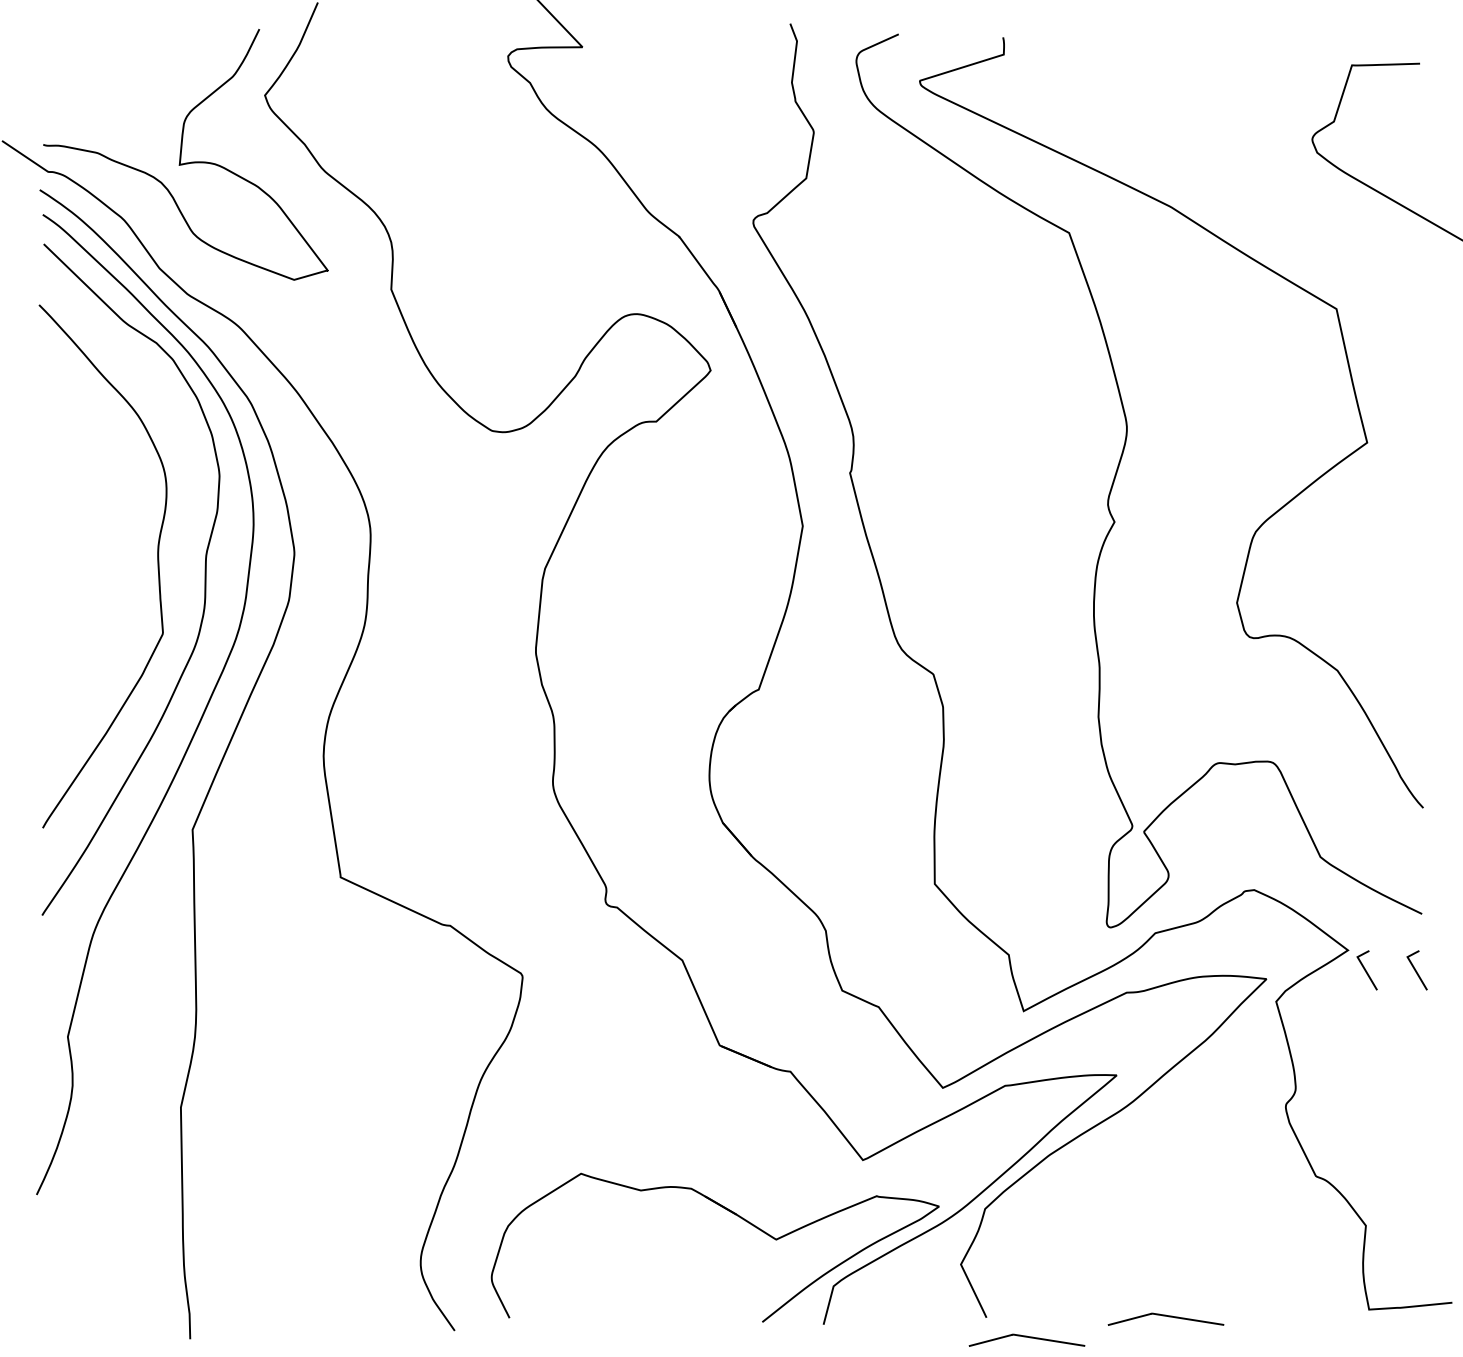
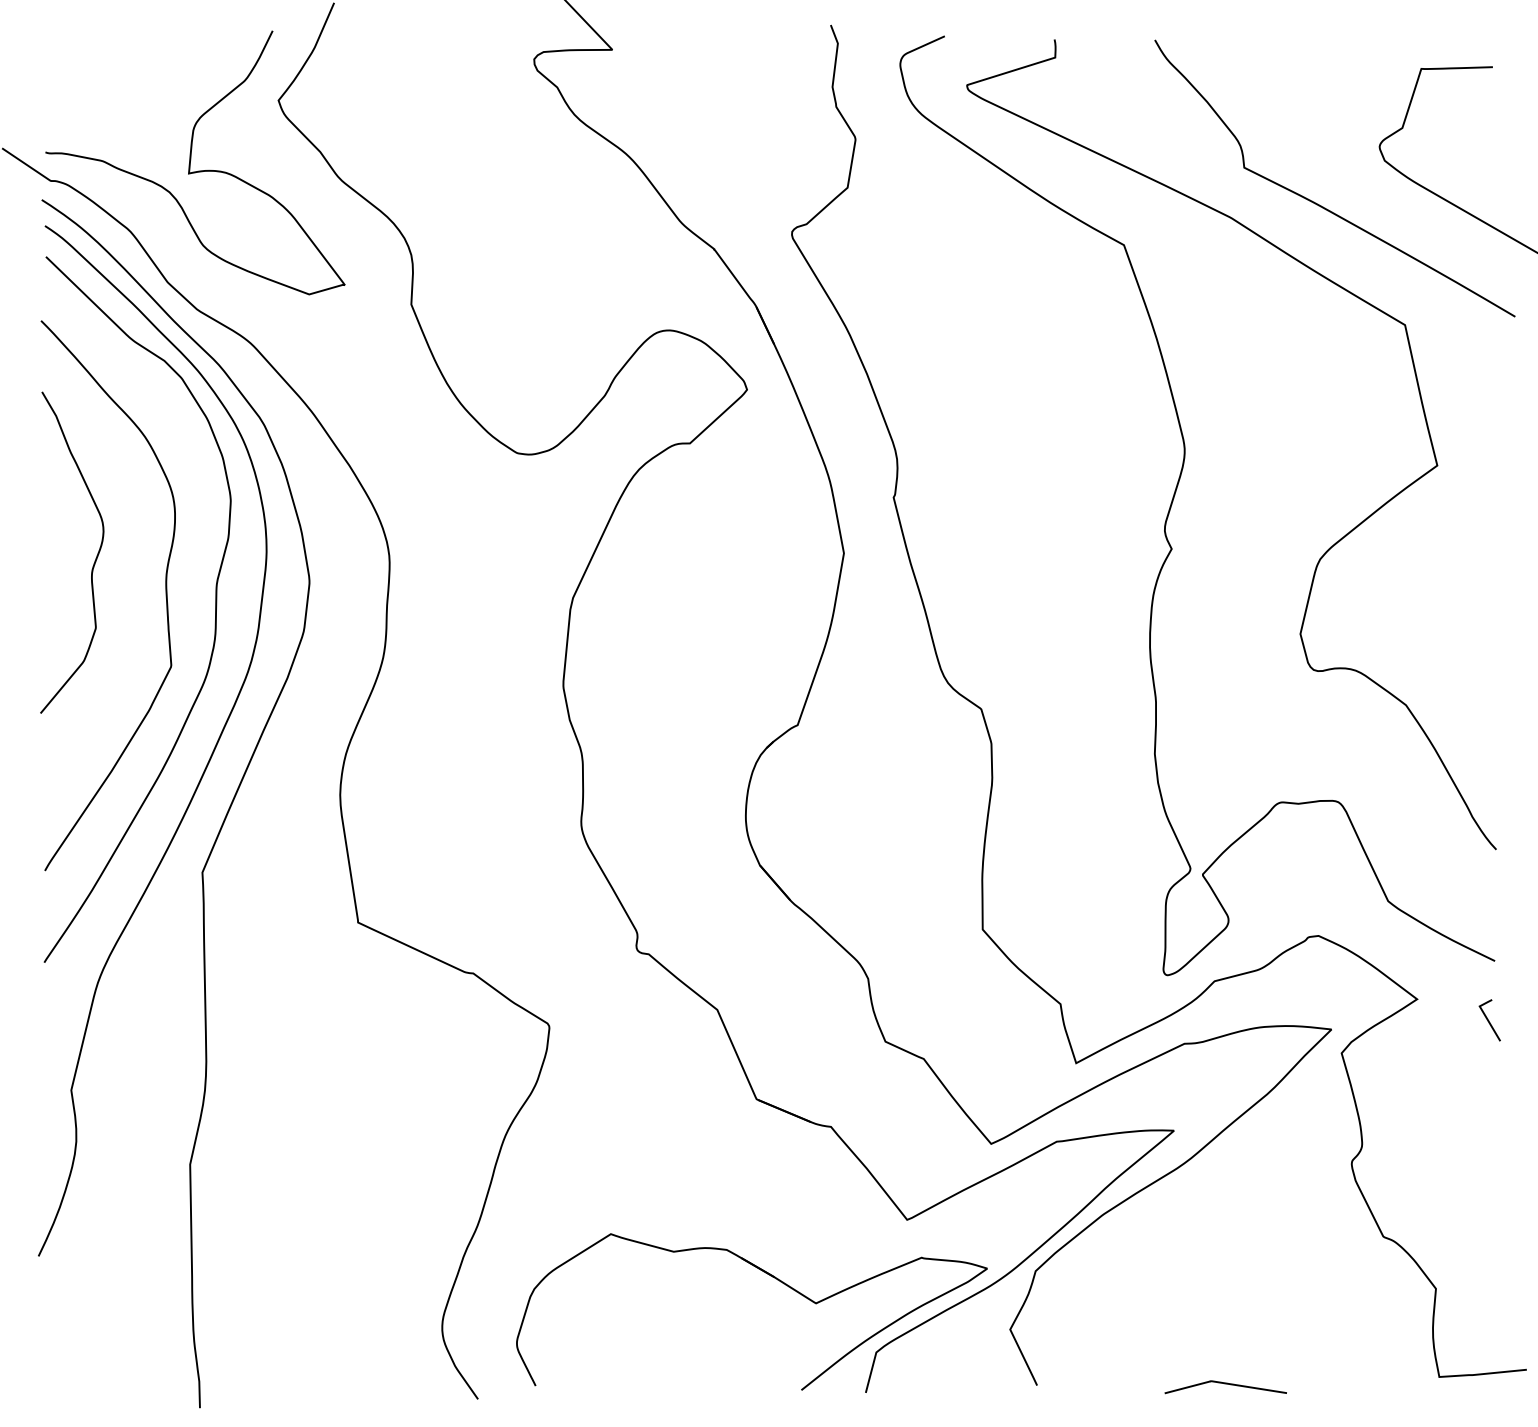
curve: (1252, 192) -> (1316, 202), added
curve: (90, 531) -> (95, 558), added
line: (1366, 970) -> (1436, 1020), removed
curve: (1026, 1337) -> (1079, 1406), removed

